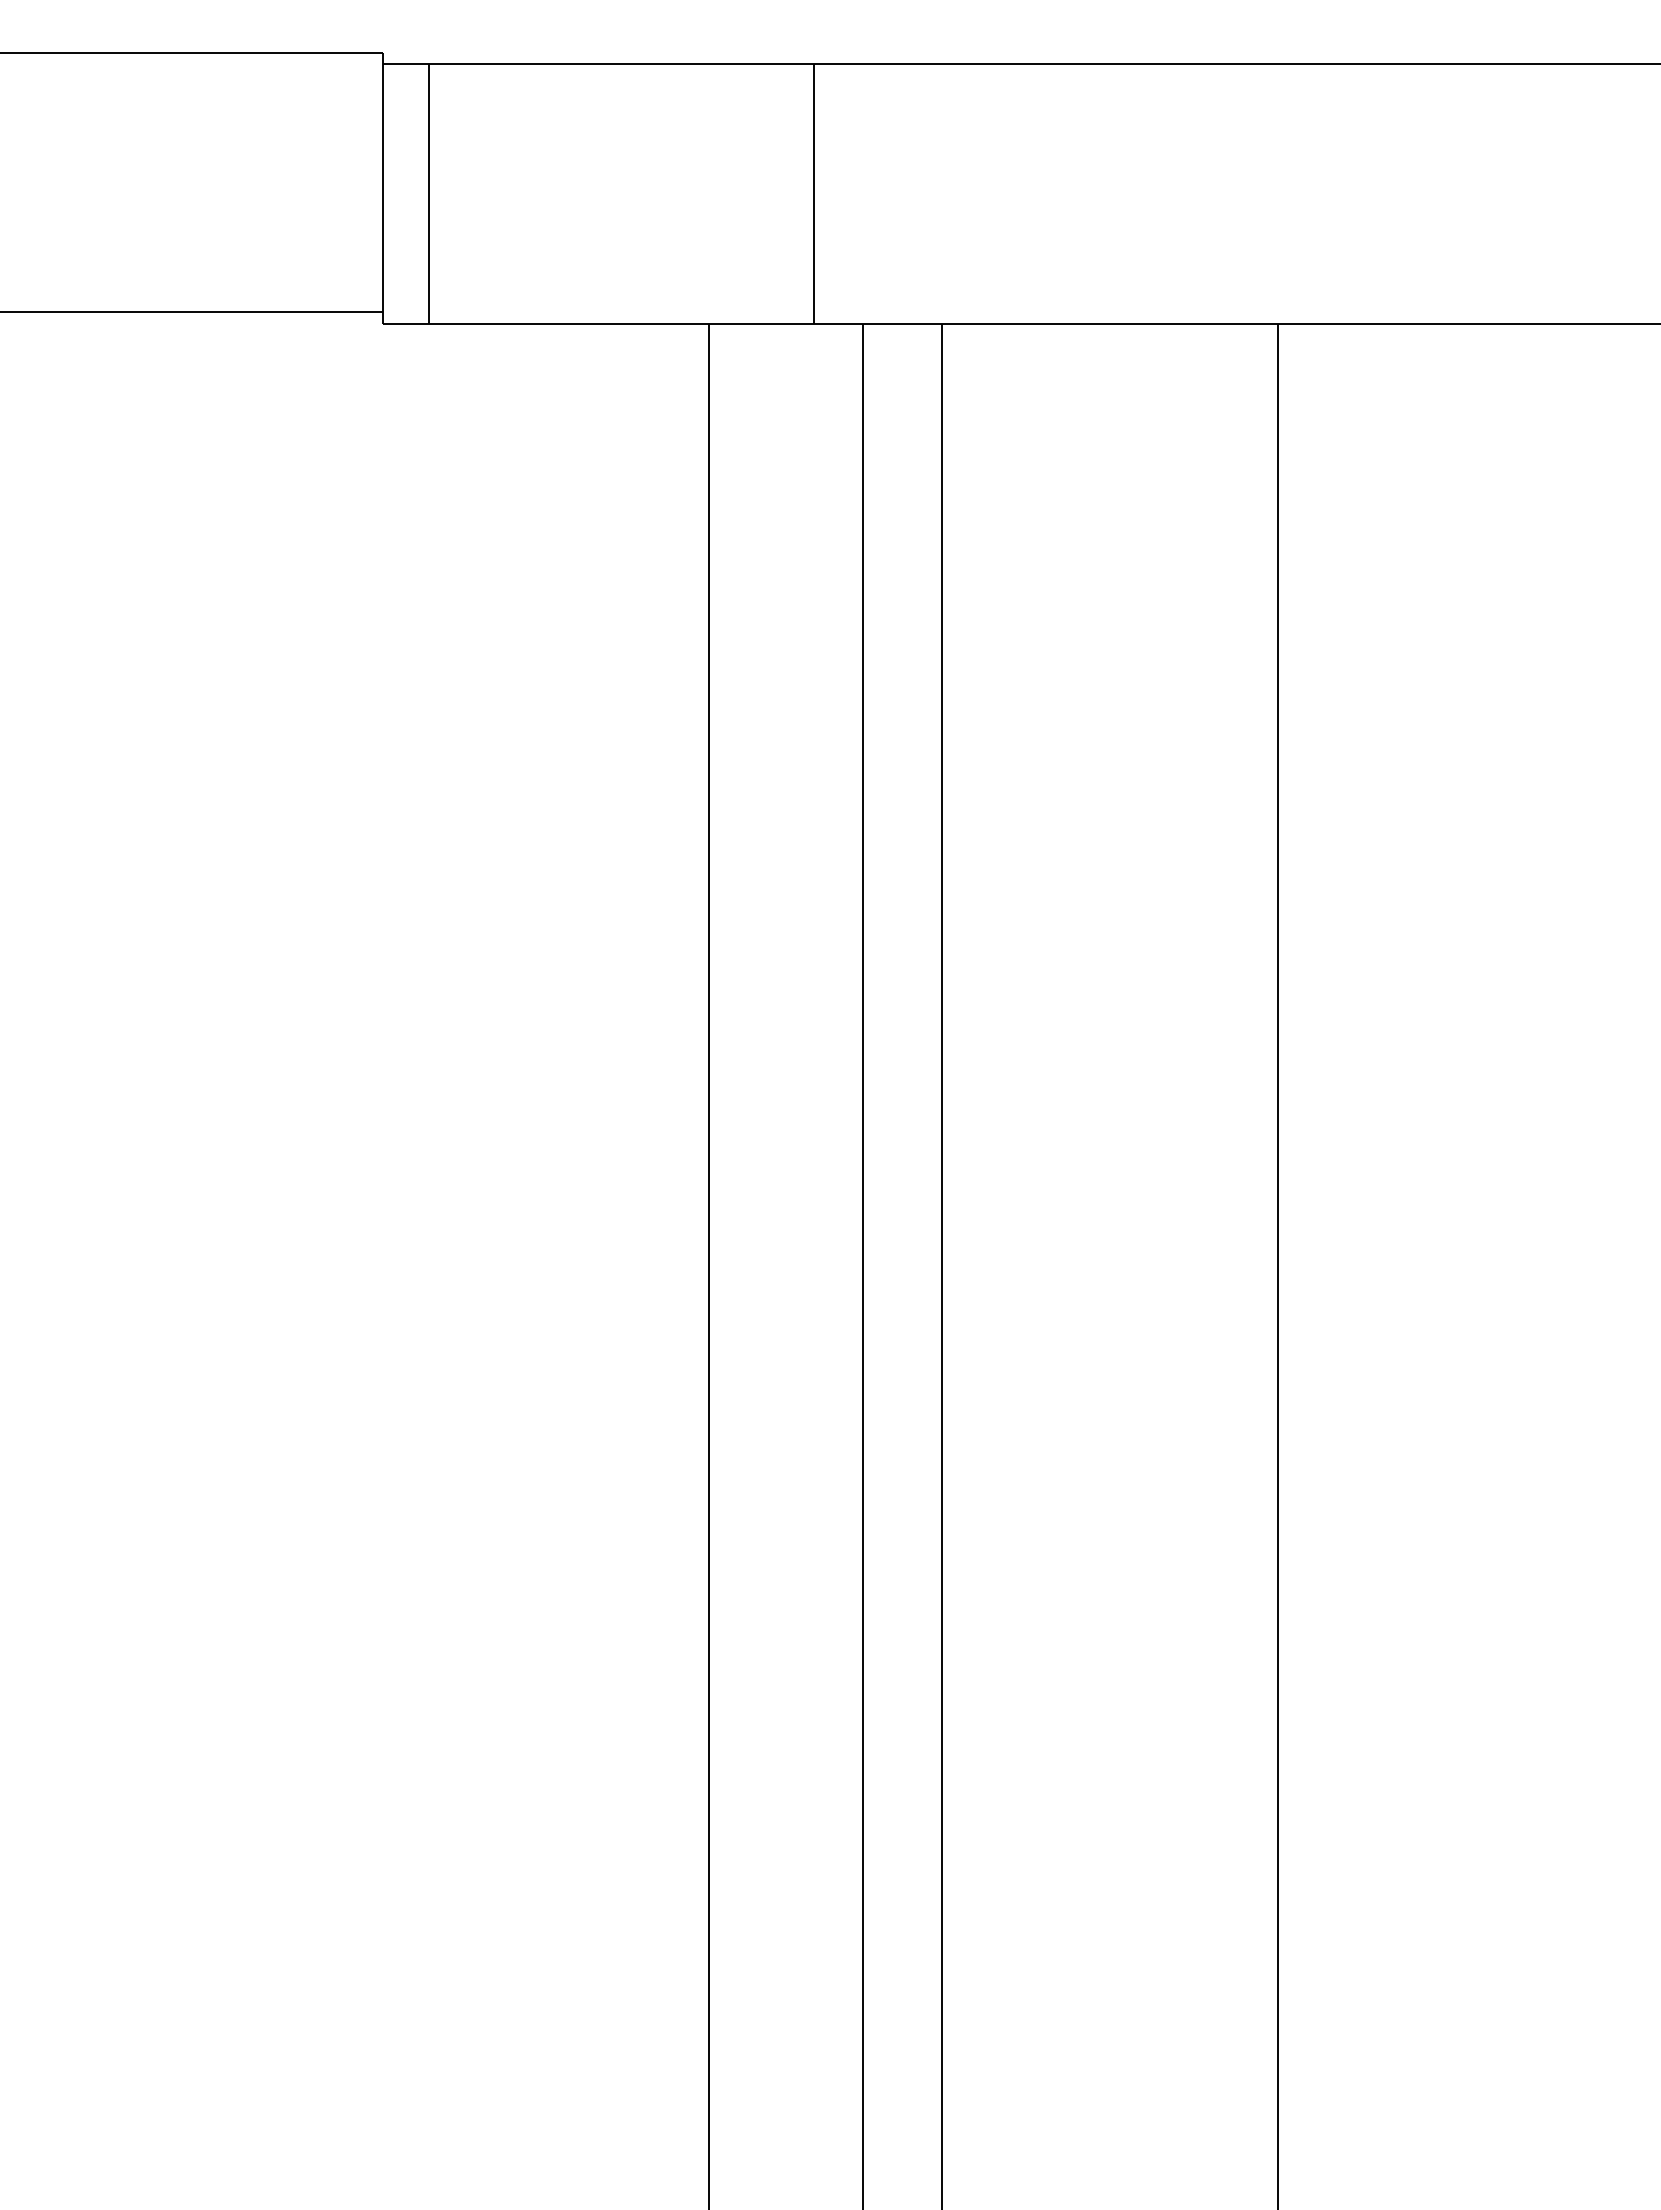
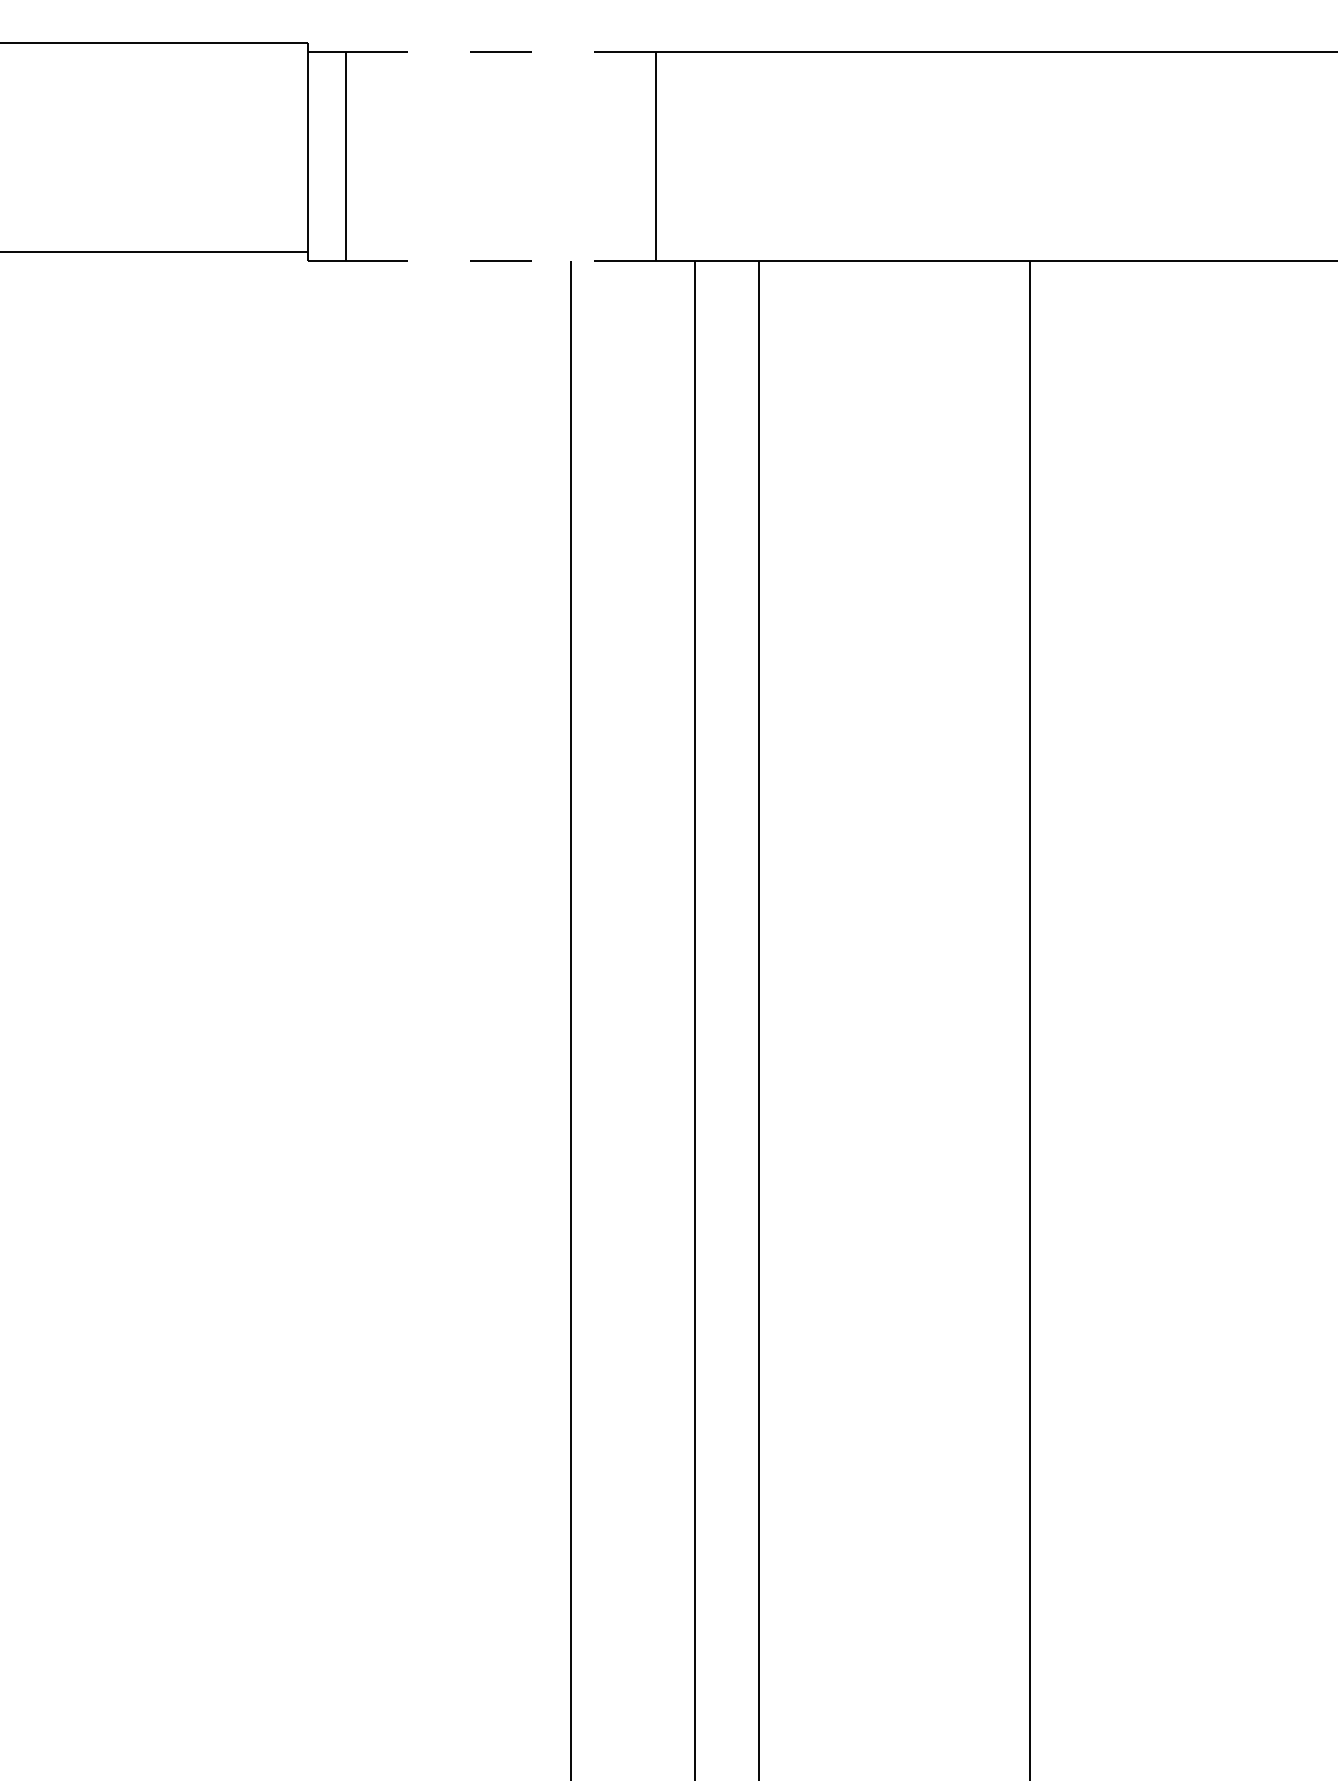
line: (621, 64) -> (500, 52), solid -> dashed
line: (622, 323) -> (501, 260), solid -> dashed

